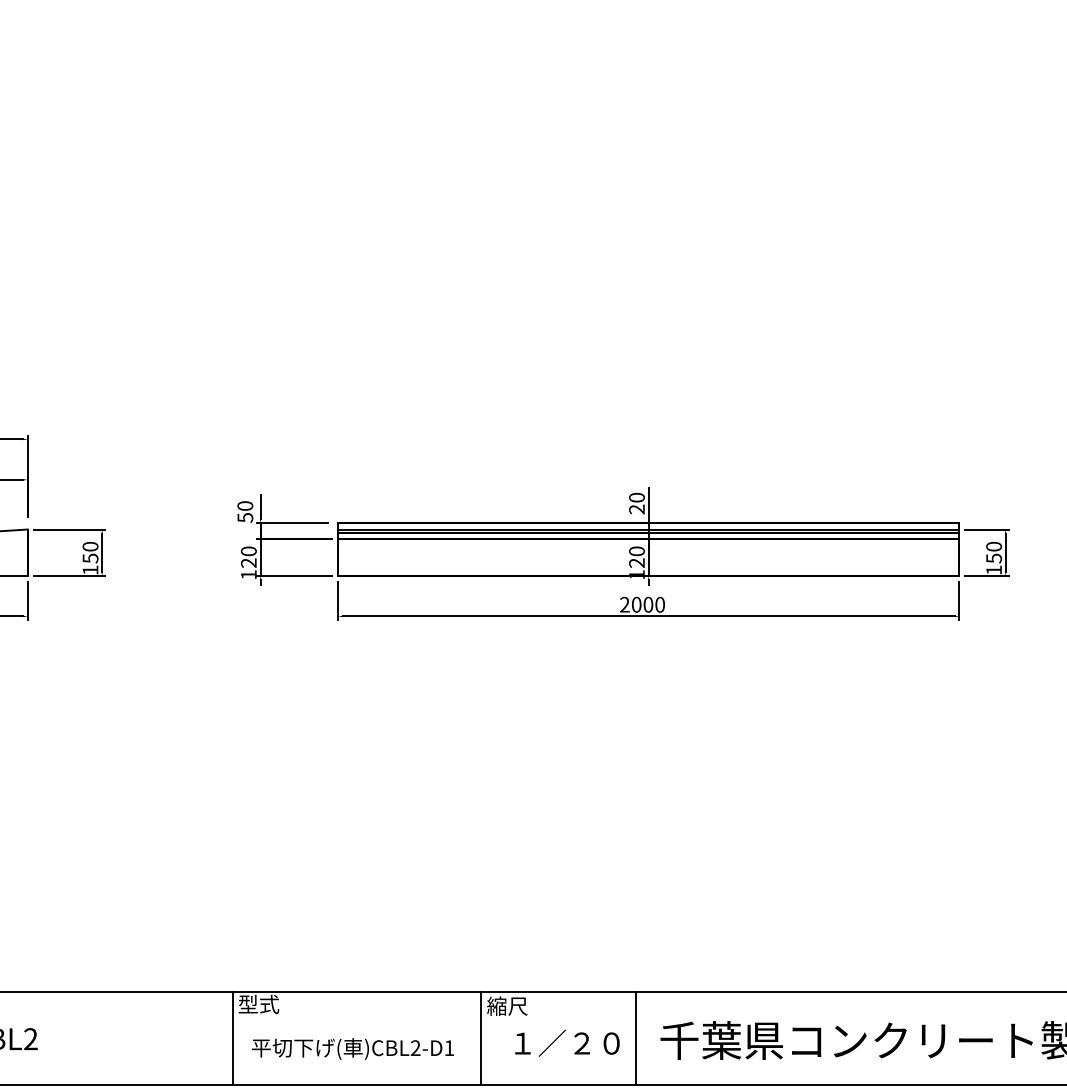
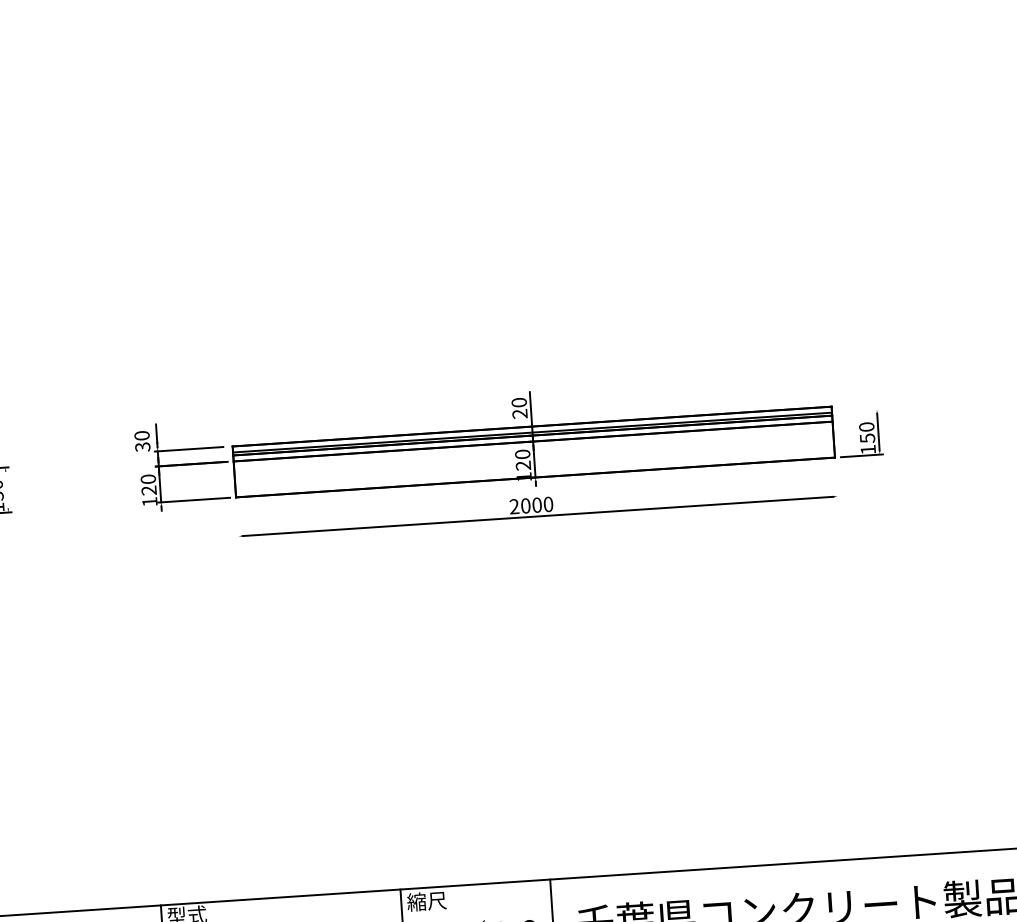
text: (244, 517) -> (141, 446), 50 -> 30
line: (986, 529) -> (858, 410), removed
line: (102, 552) -> (7, 489), removed
line: (338, 600) -> (237, 520), removed
line: (959, 600) -> (836, 481), removed

